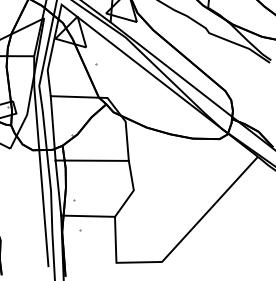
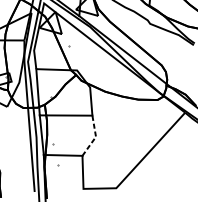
line: (133, 191) -> (95, 137), solid -> dashed

